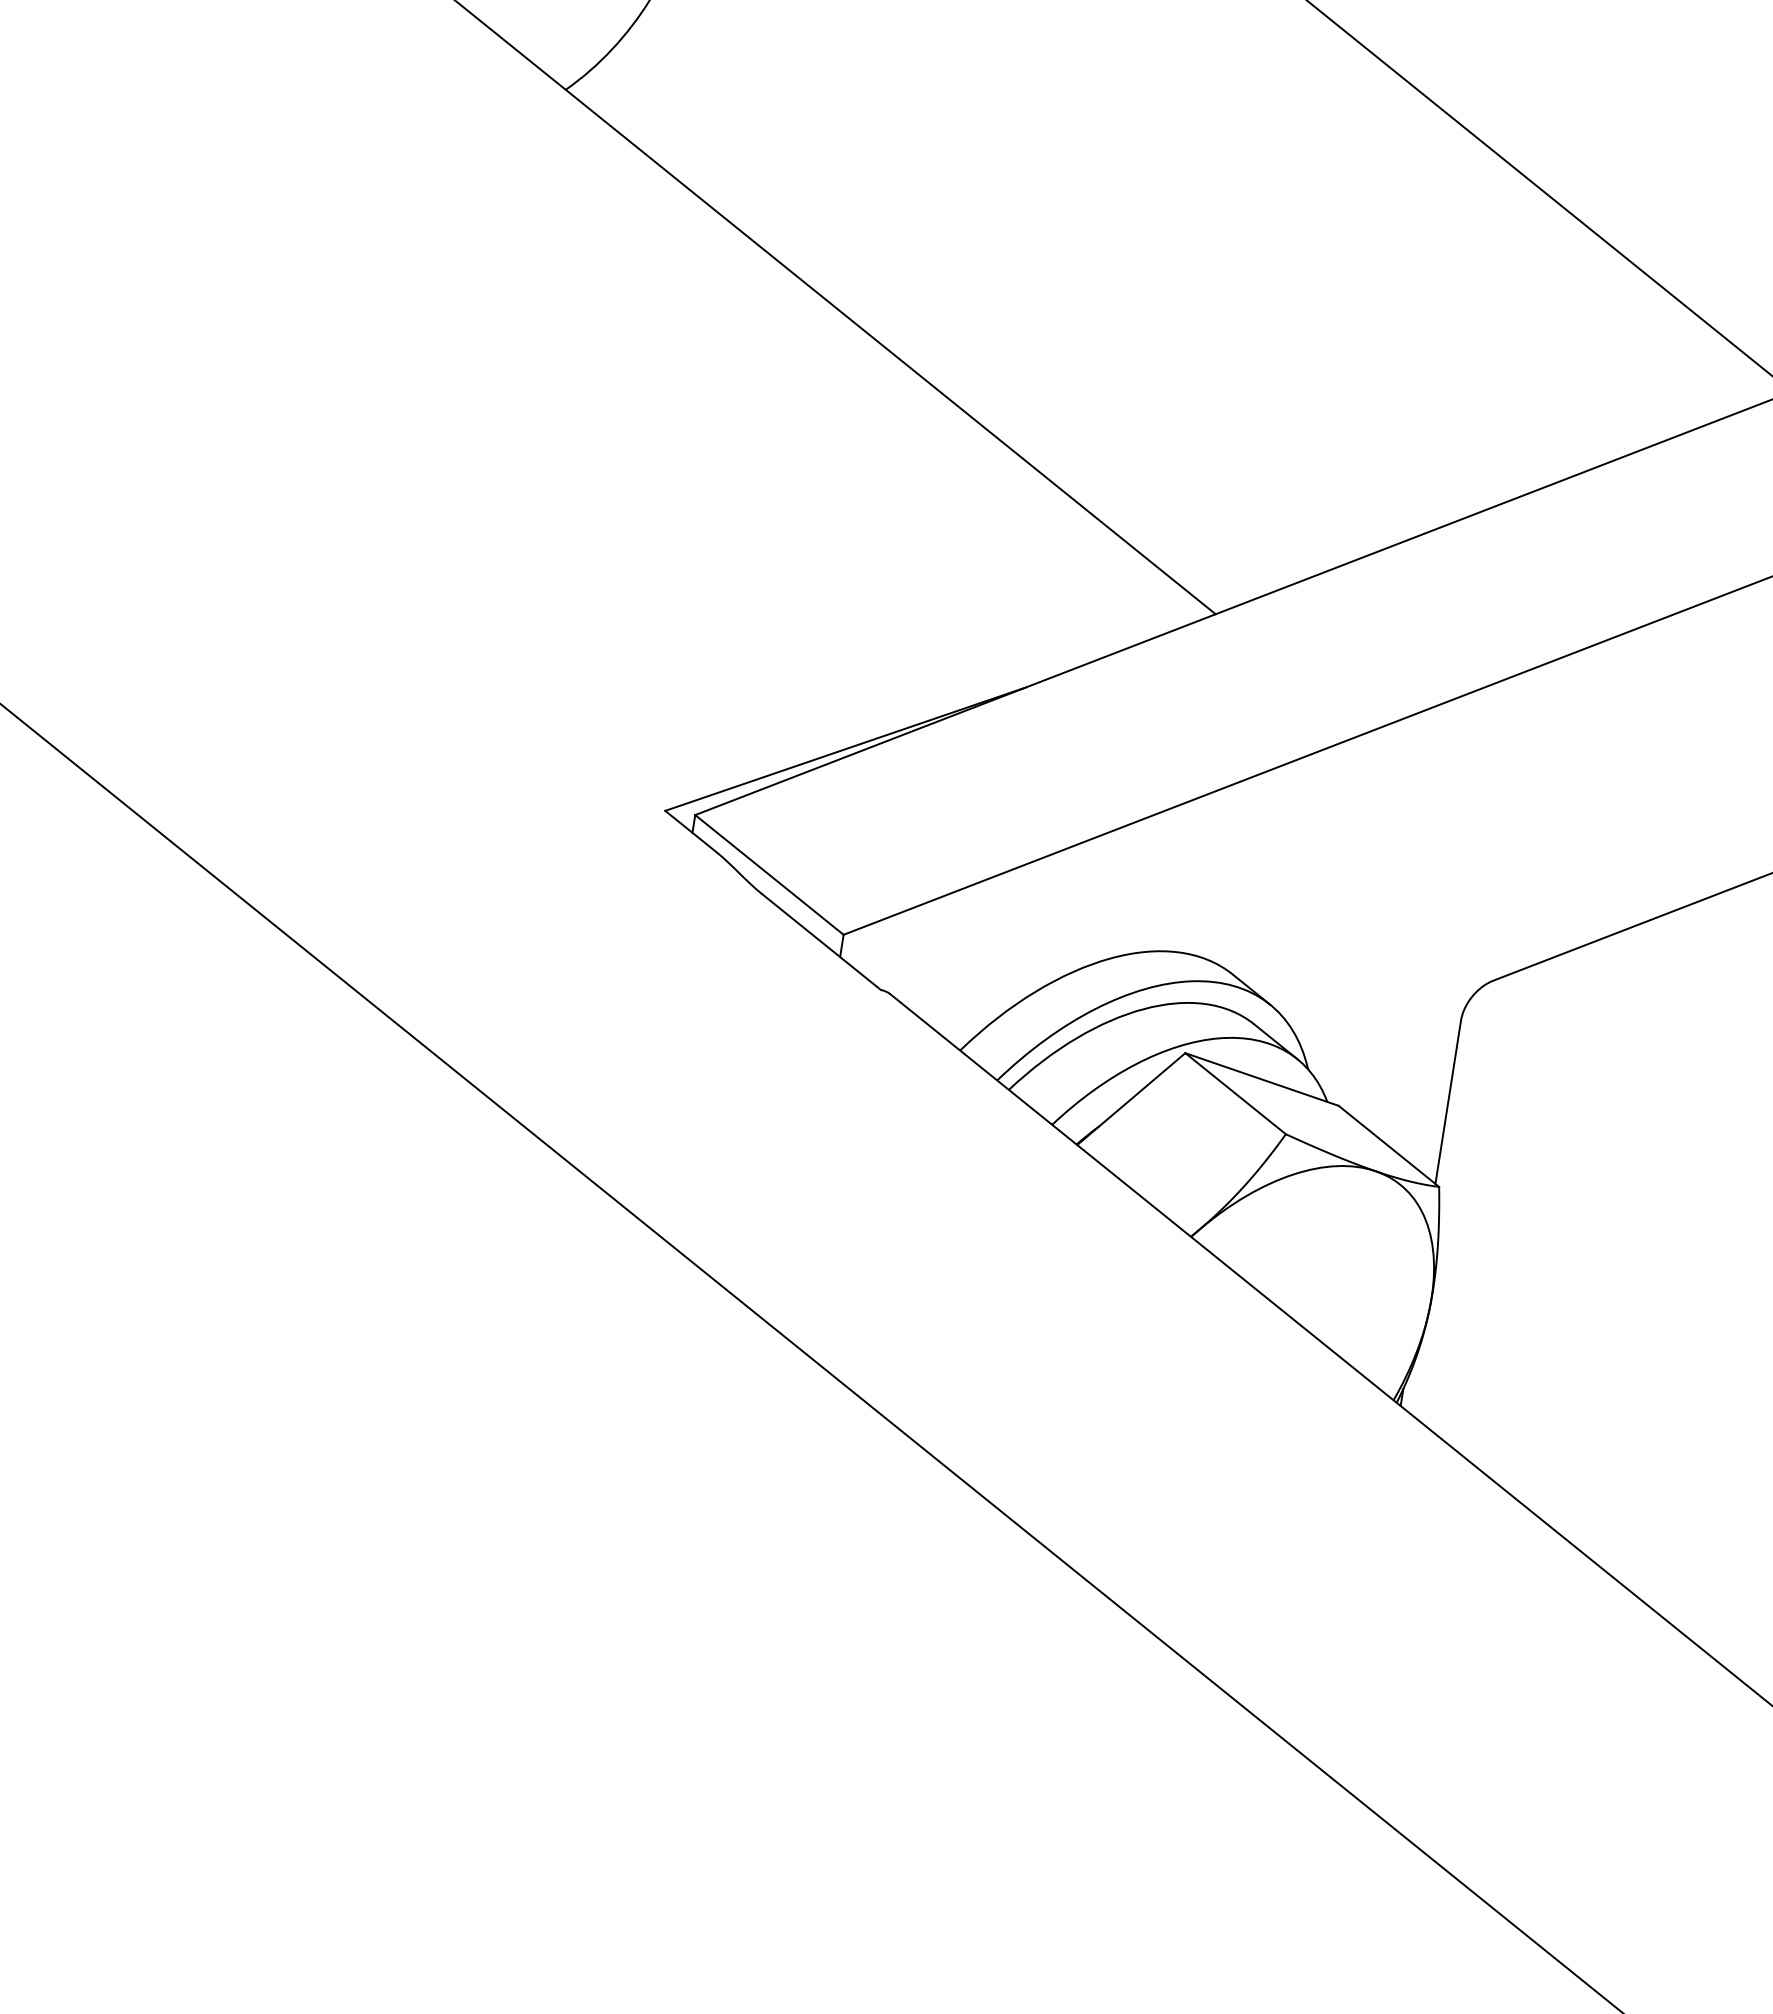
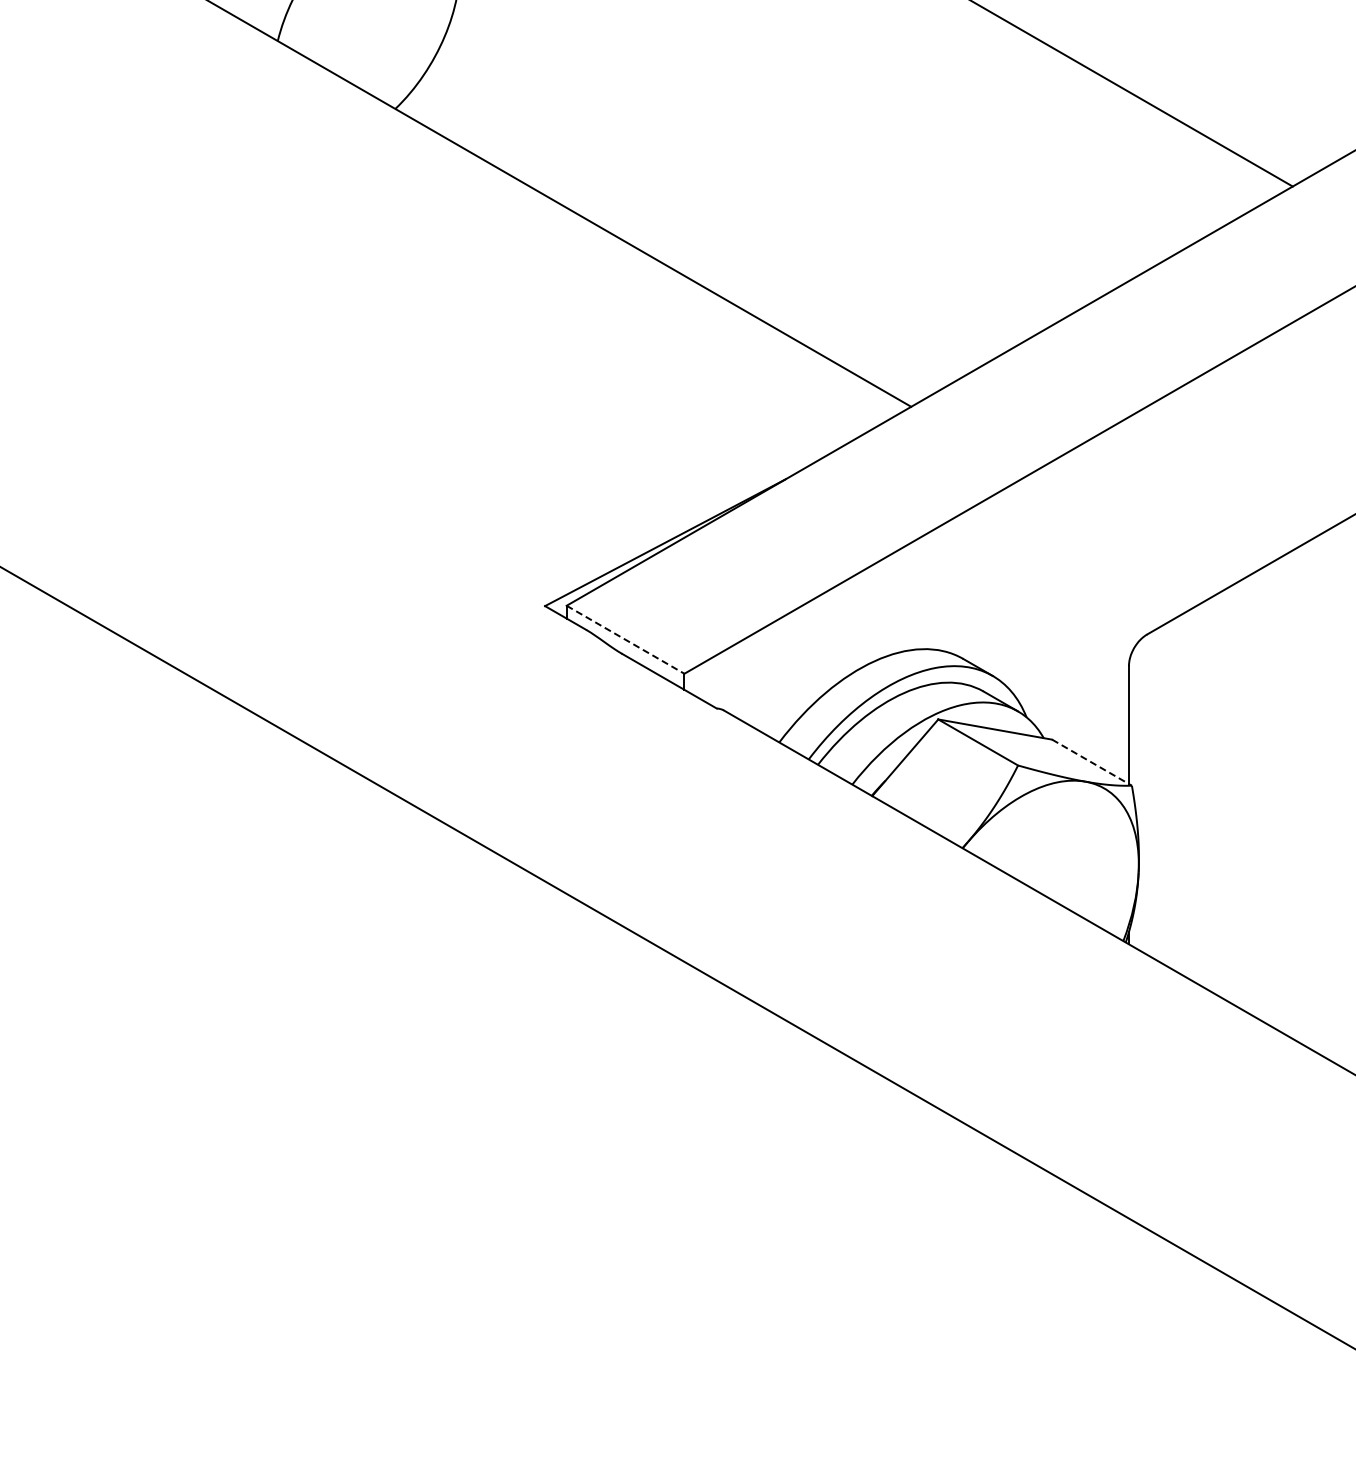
line: (769, 874) -> (625, 639), solid -> dashed
line: (1389, 1146) -> (1092, 762), solid -> dashed

